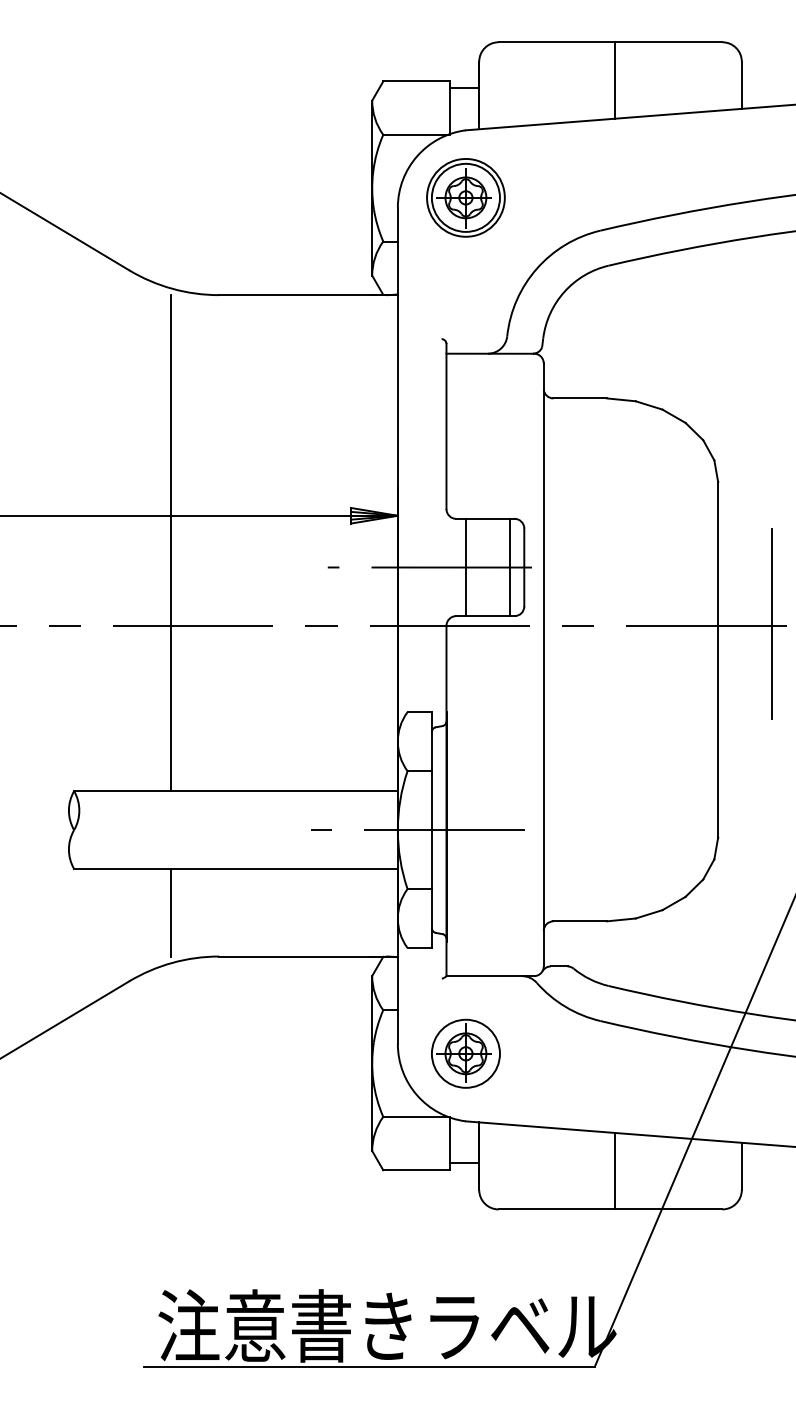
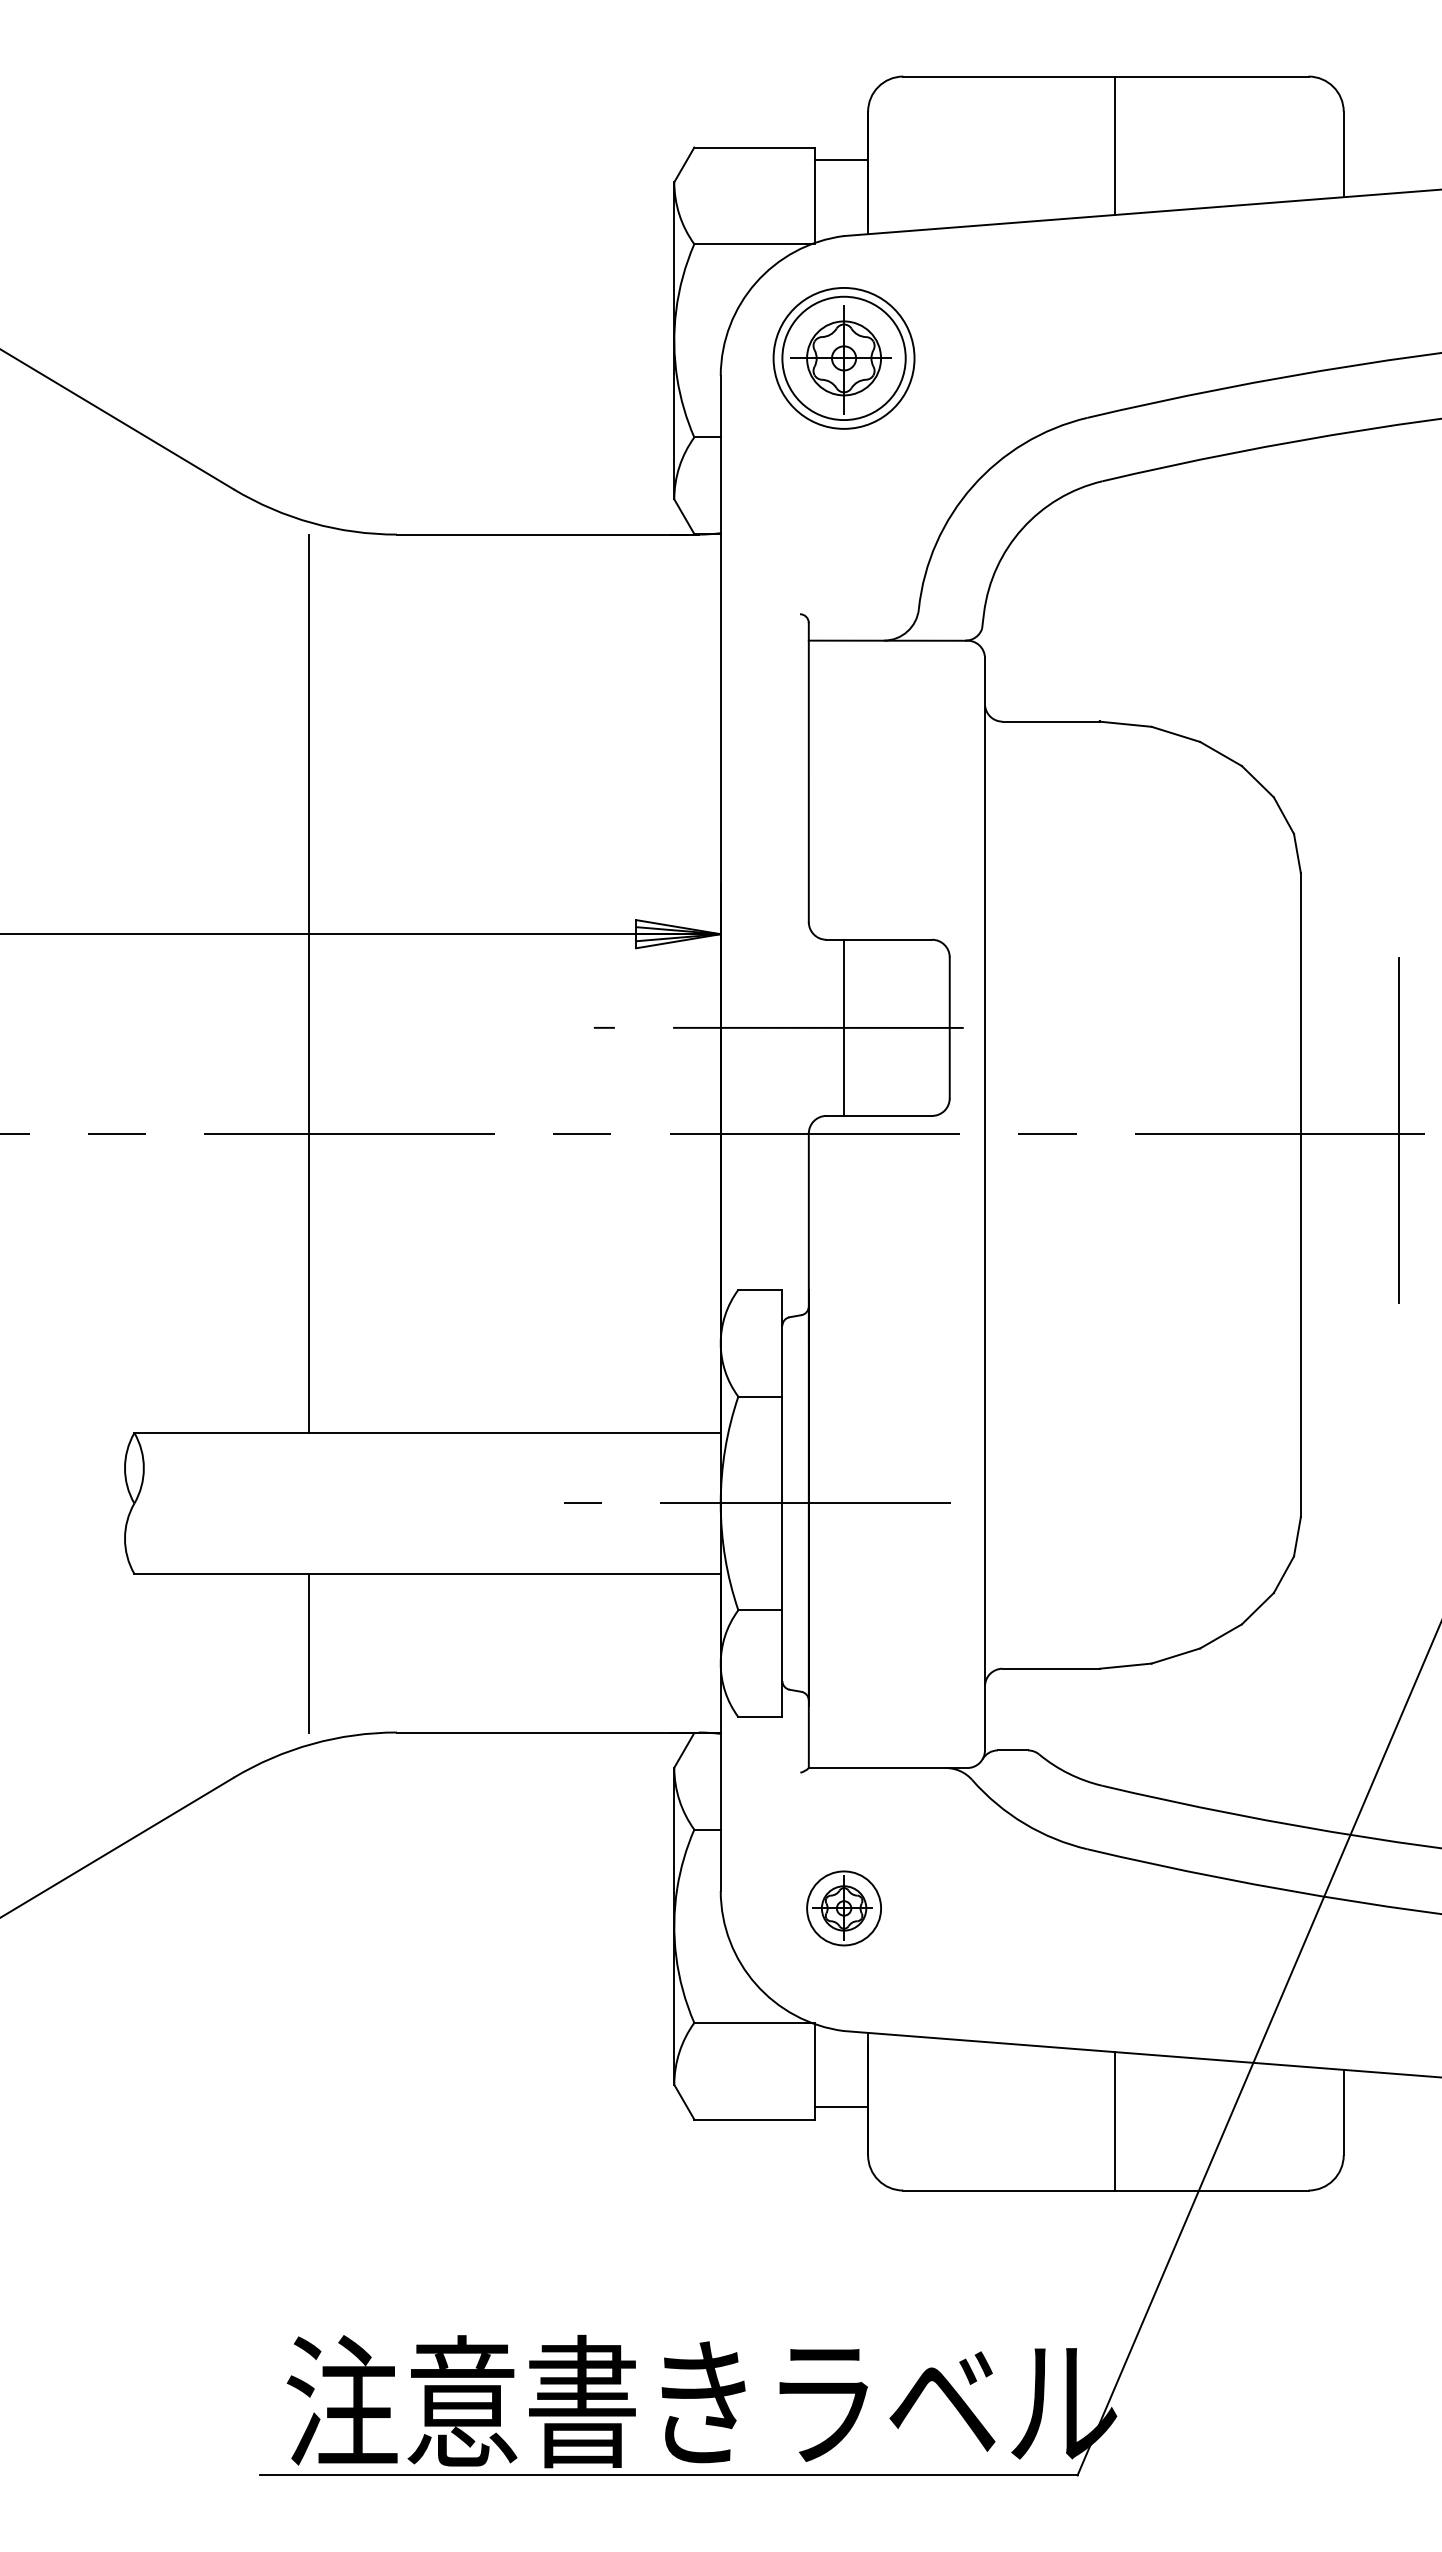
line: (509, 567) -> (922, 1027), removed
part: (465, 1053) -> (843, 1908), size x0.6

